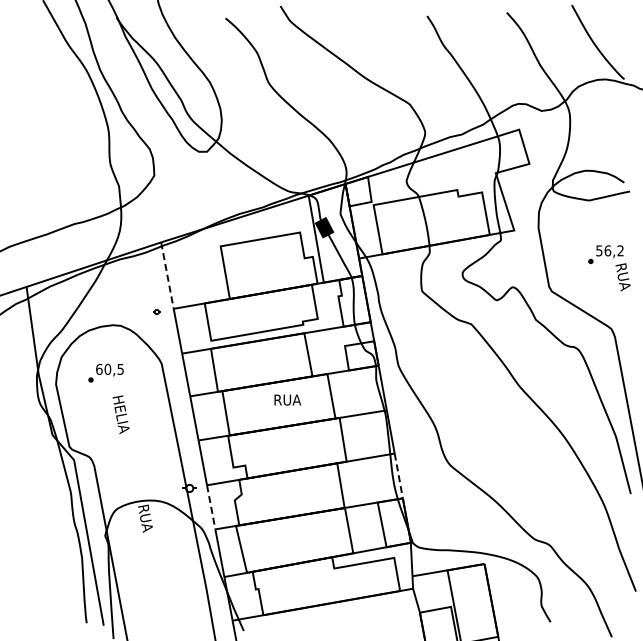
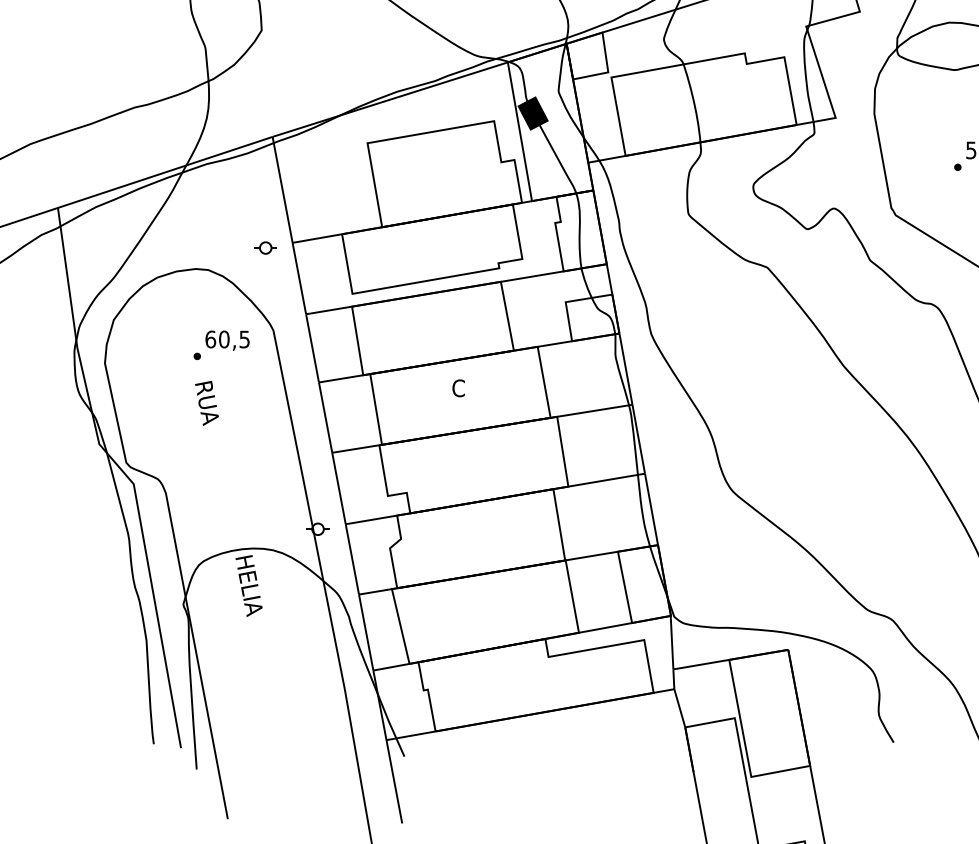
line: (167, 275) -> (282, 189), dashed -> solid
part: (156, 311) -> (265, 247), size x1.67
part: (105, 372) -> (220, 344), moved
text: (287, 399) -> (474, 387), RUA -> C
text: (121, 415) -> (209, 412), HELIA -> RUA
line: (398, 475) -> (651, 508), dashed -> solid
line: (211, 507) -> (352, 559), dashed -> solid
text: (146, 524) -> (249, 586), RUA -> HELIA

